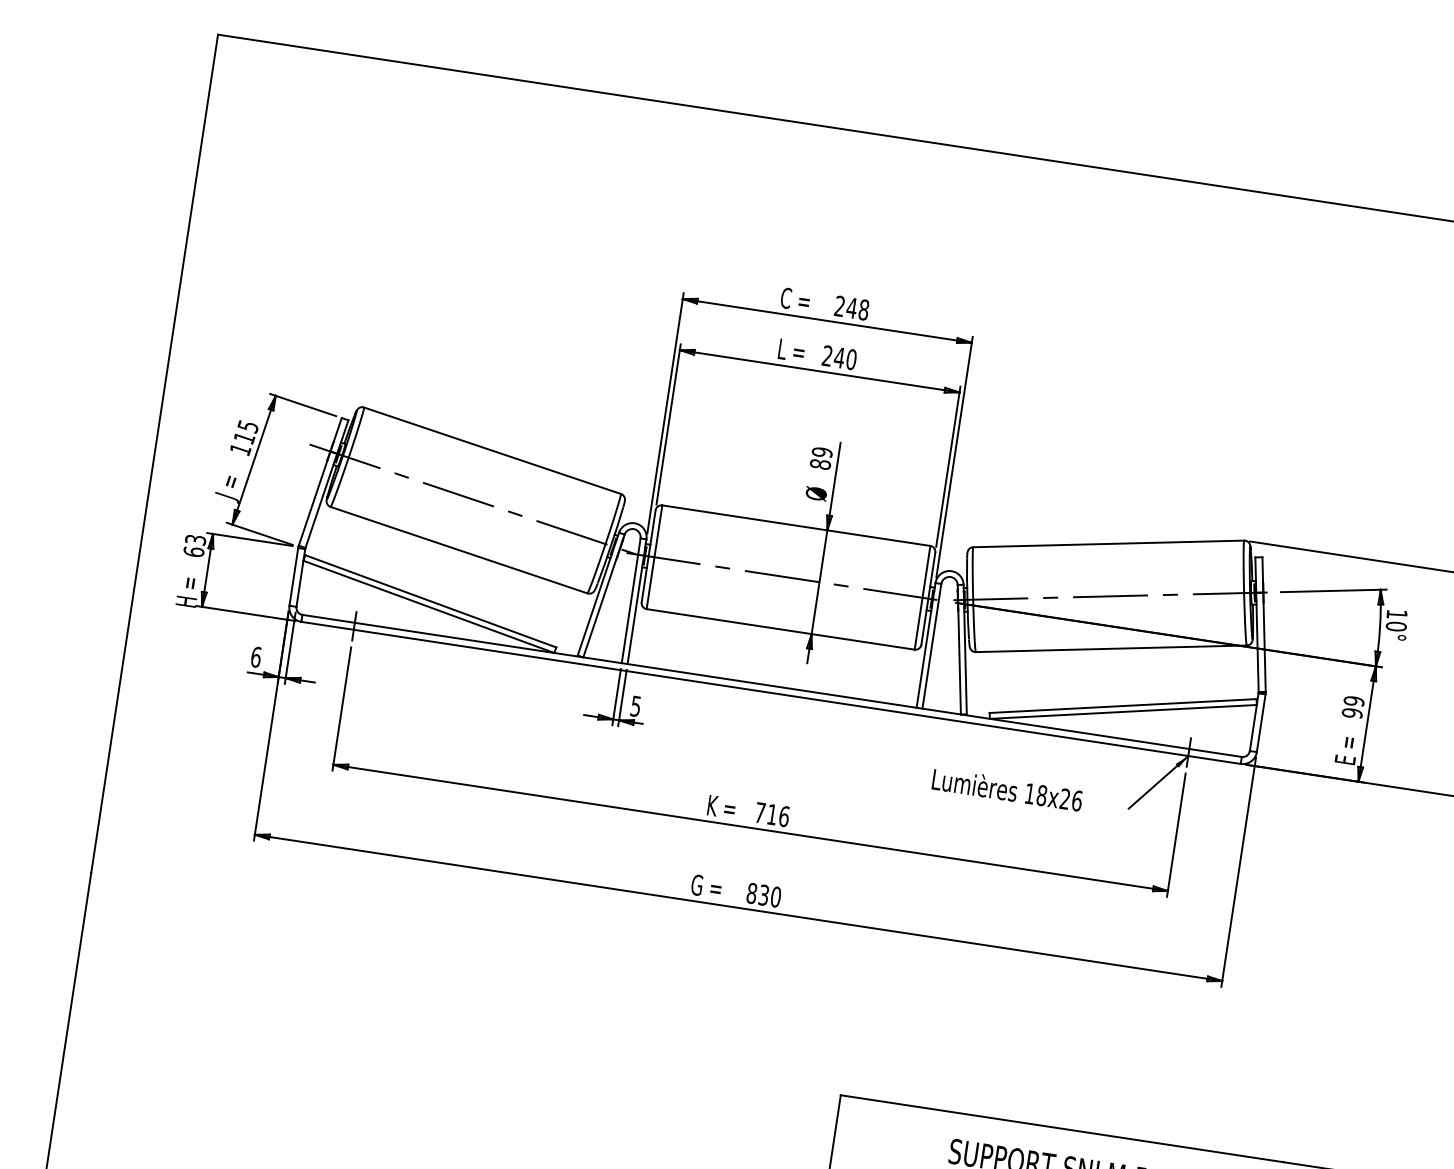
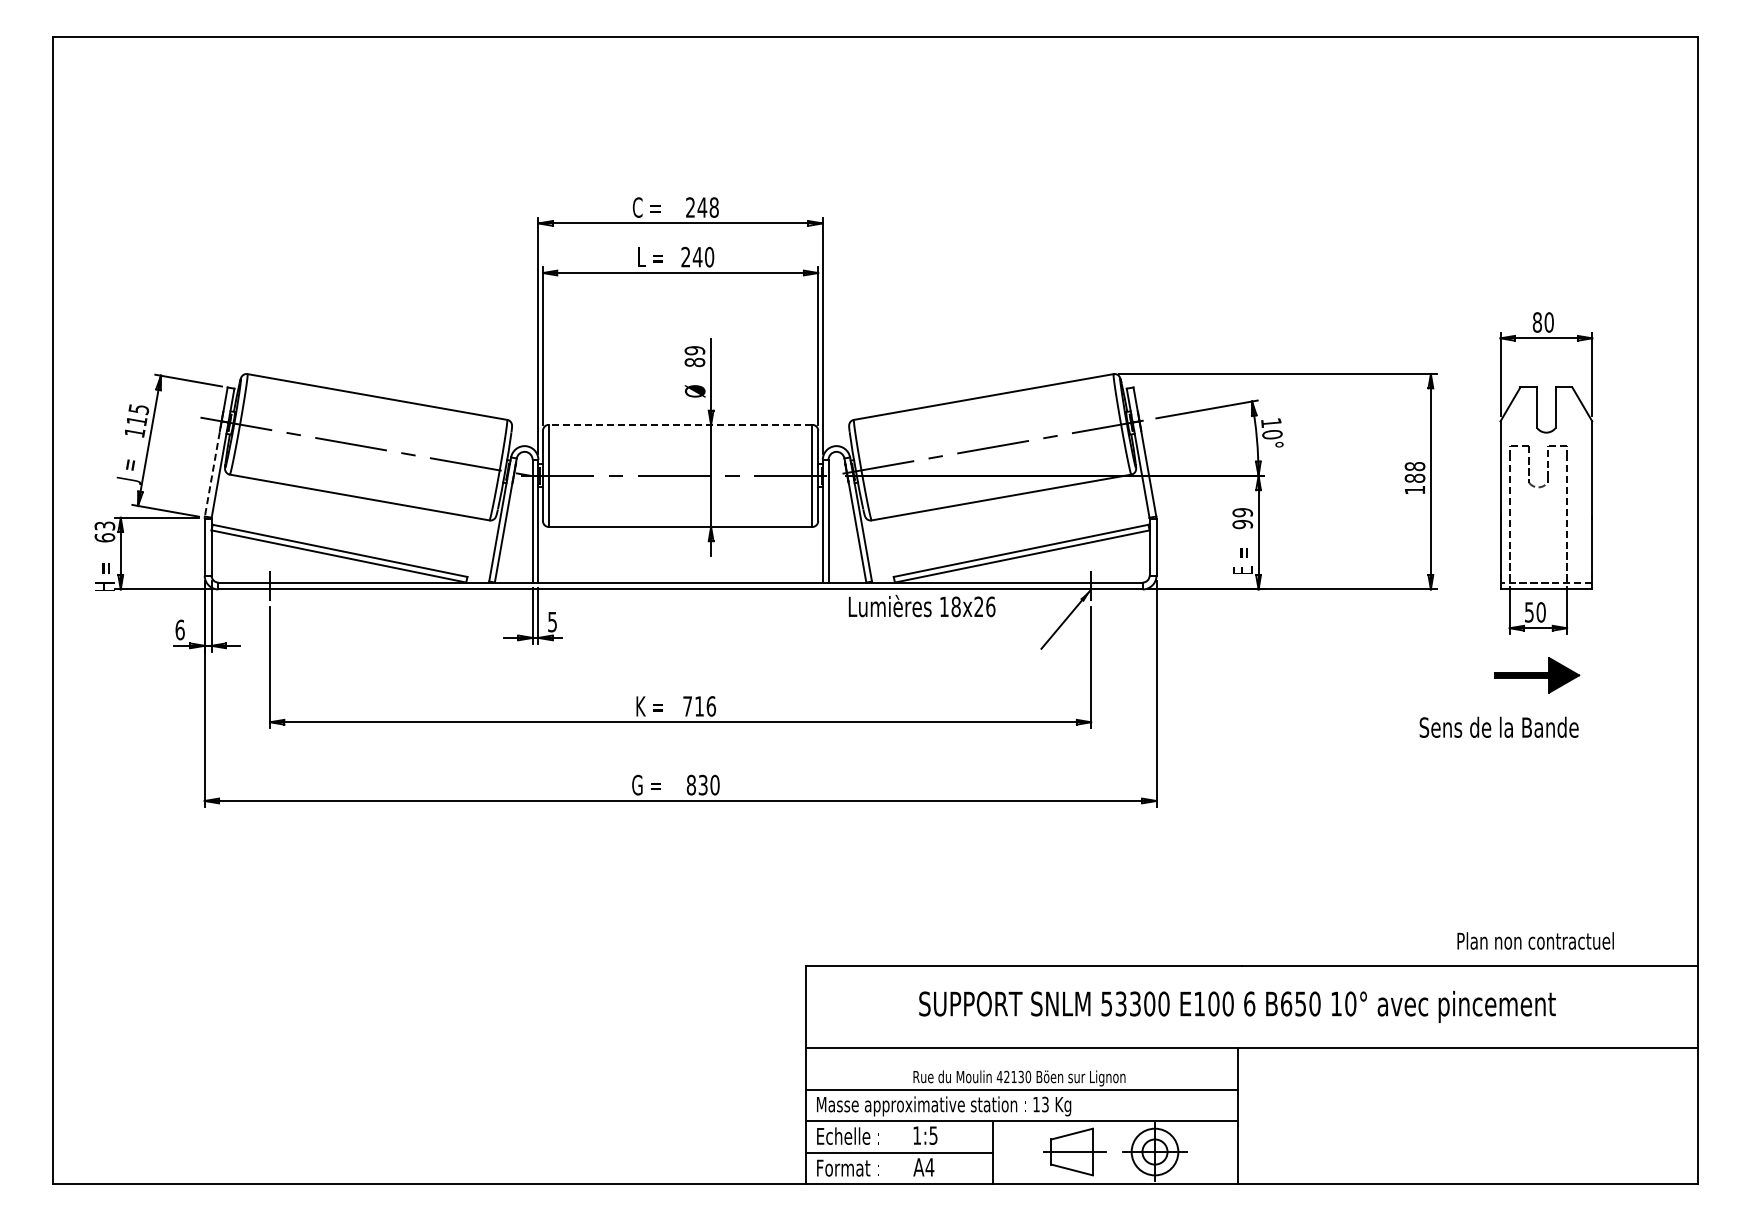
line: (314, 499) -> (213, 469), solid -> dashed
line: (796, 525) -> (680, 424), solid -> dashed
text: (1006, 789) -> (921, 606), moved

